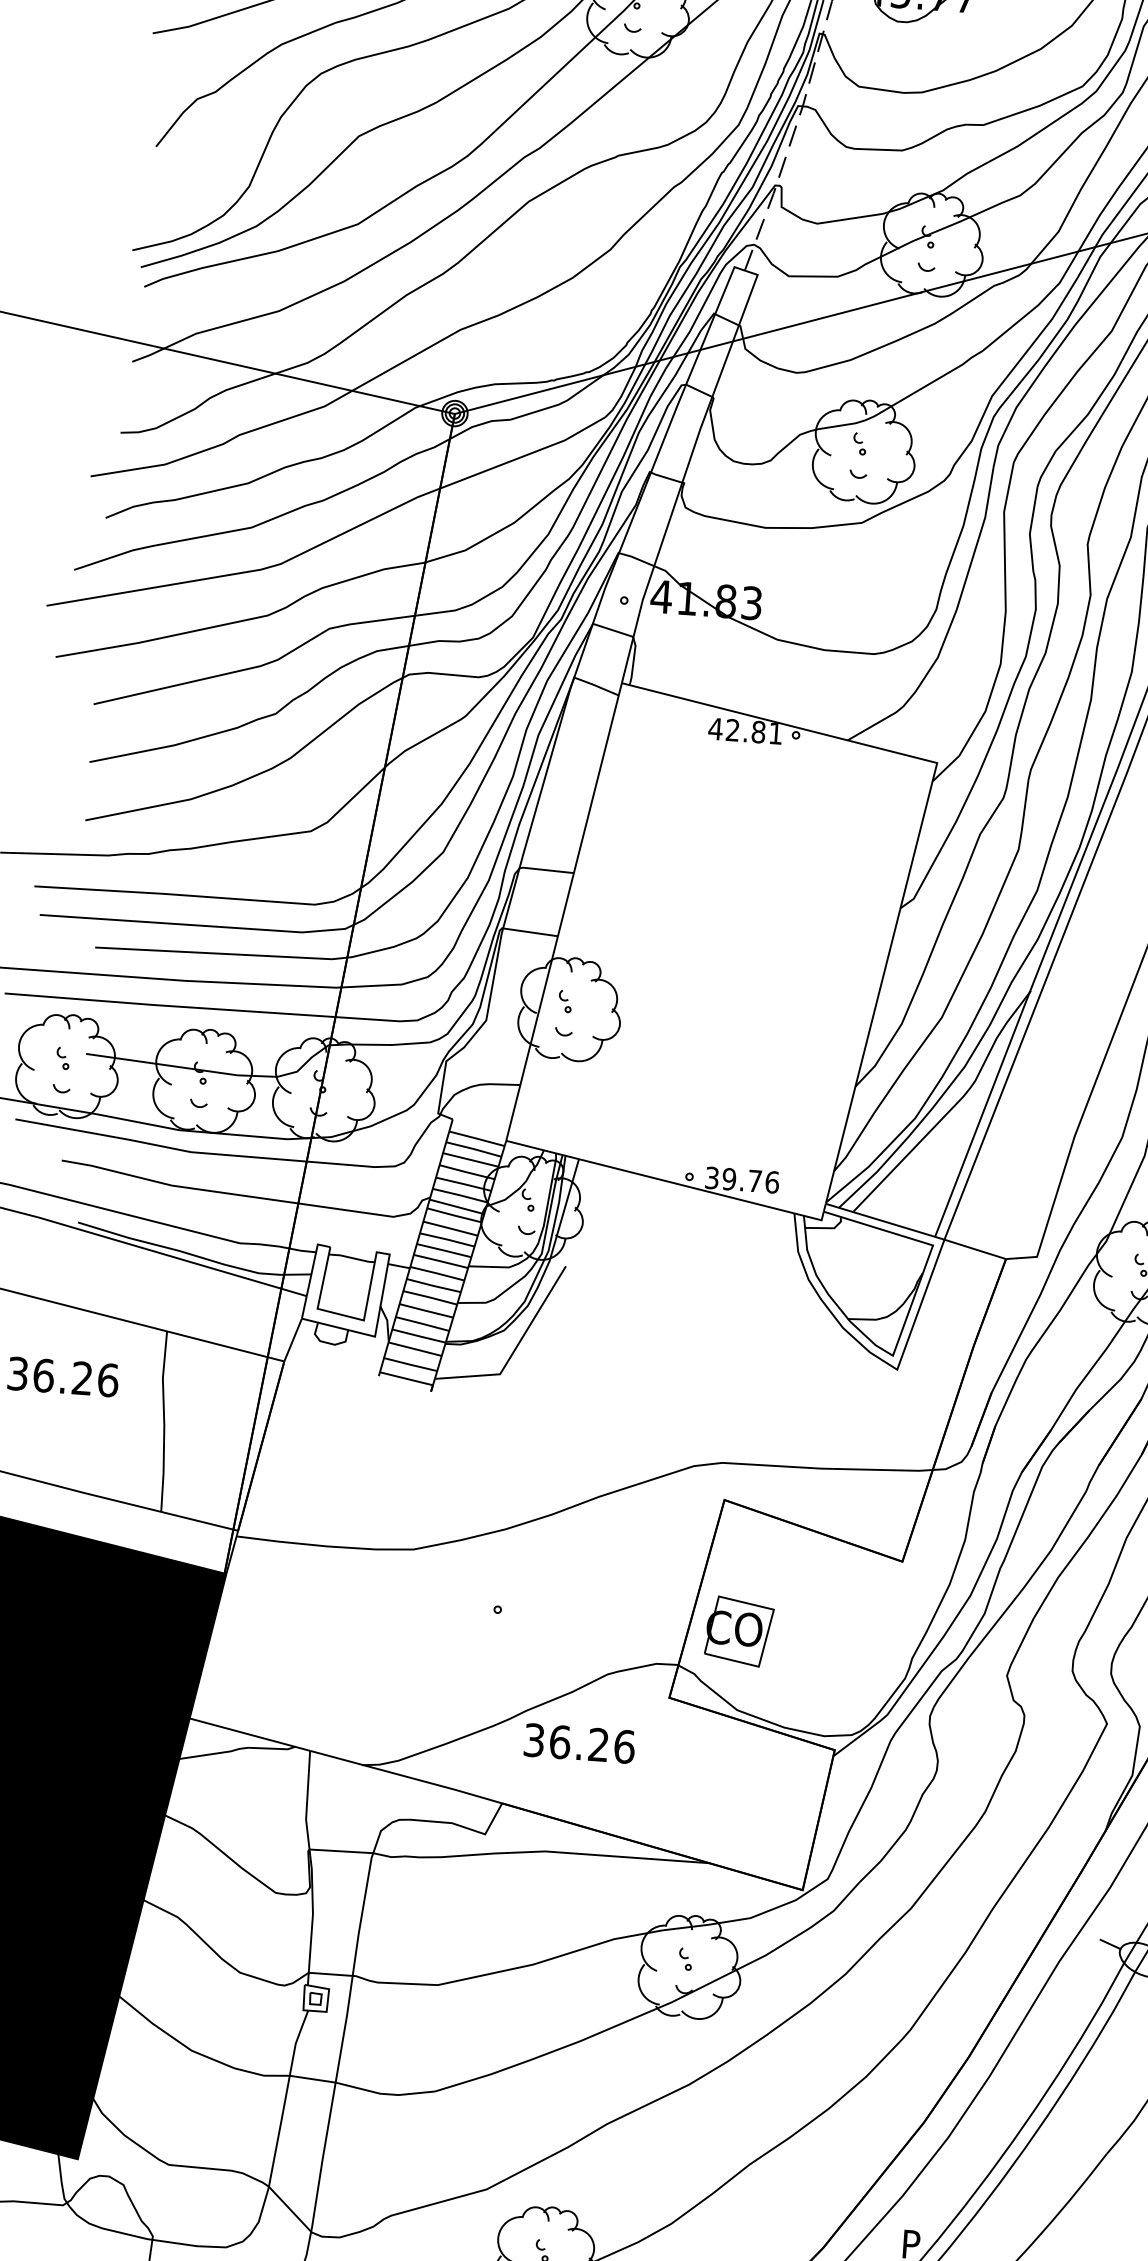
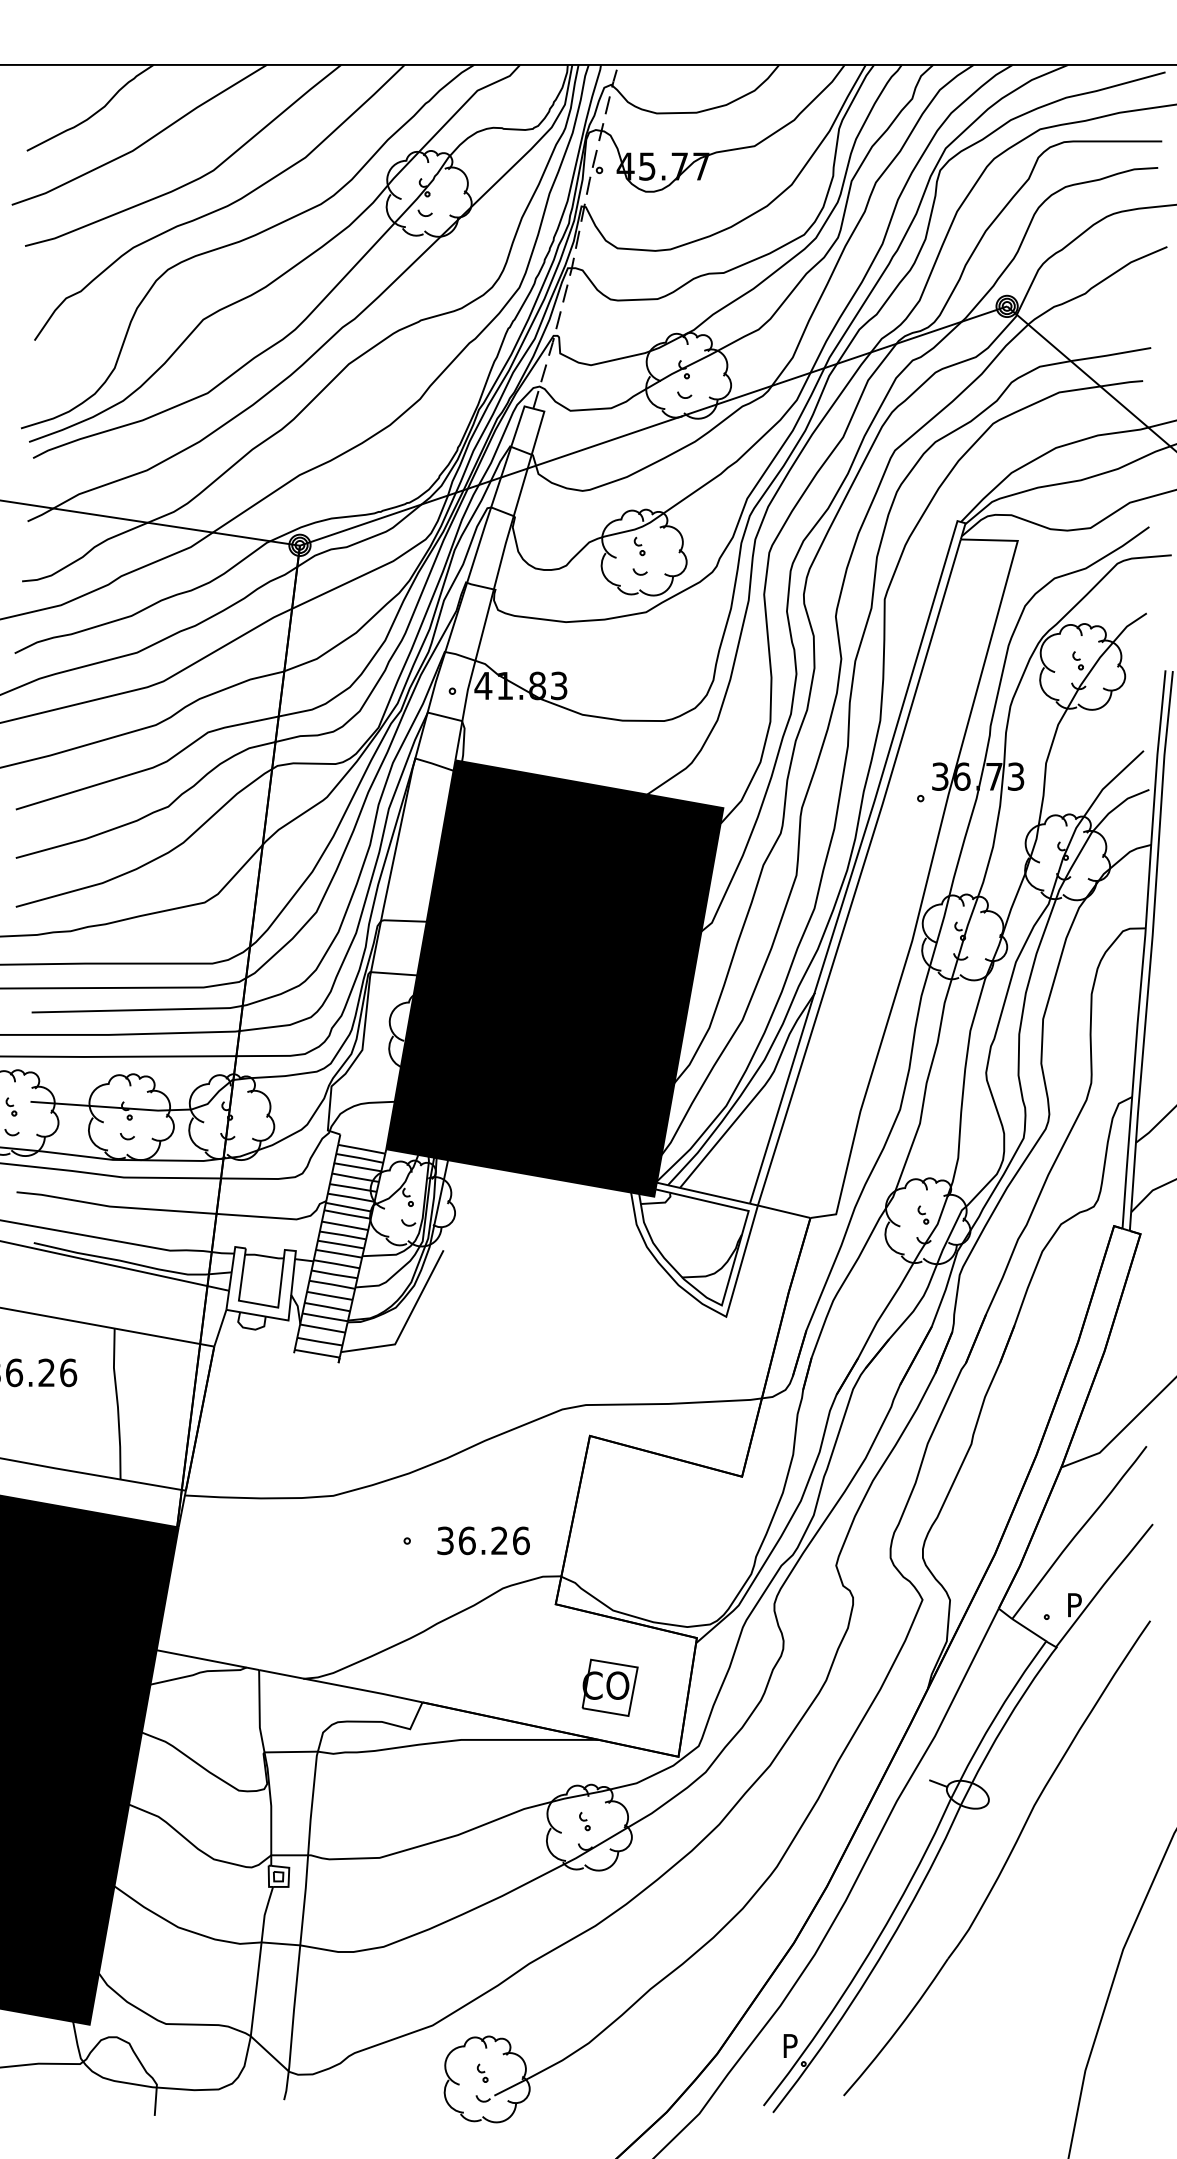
fill: (721, 951) -> (554, 978), added
part: (738, 1631) -> (609, 1687), moved
text: (579, 1743) -> (483, 1540), moved

